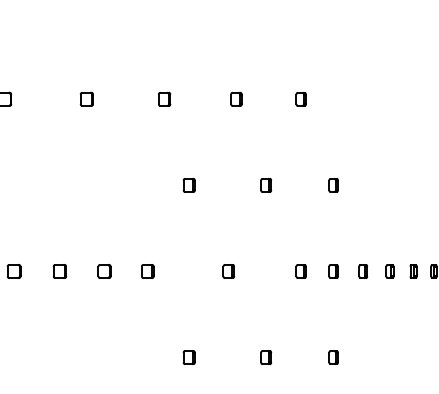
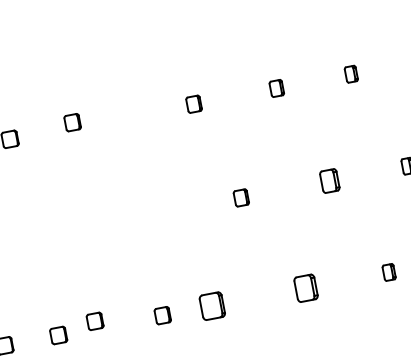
part: (86, 98) -> (72, 121), moved
part: (266, 185) -> (330, 181), size x1.4
part: (59, 271) -> (94, 321), moved
part: (147, 271) -> (212, 306), size x1.6
part: (228, 271) -> (305, 288), size x1.6

